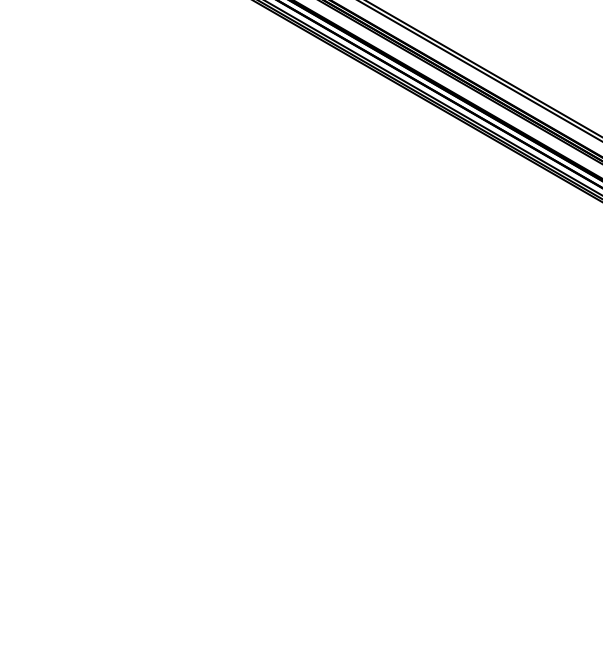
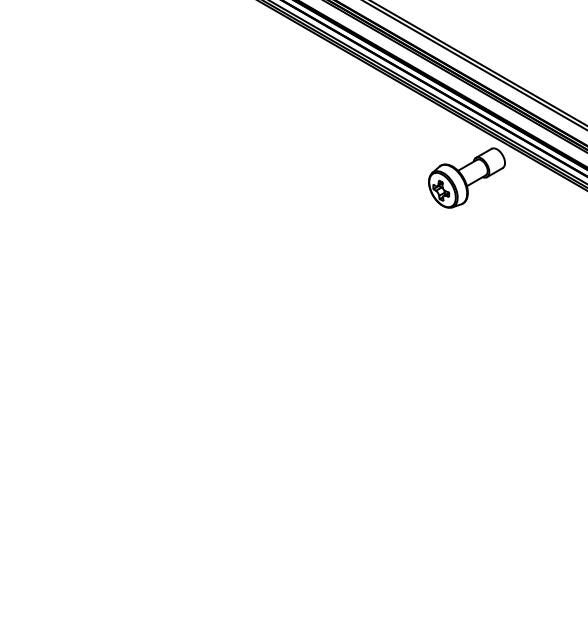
part: (521, 211) -> (466, 177), added

